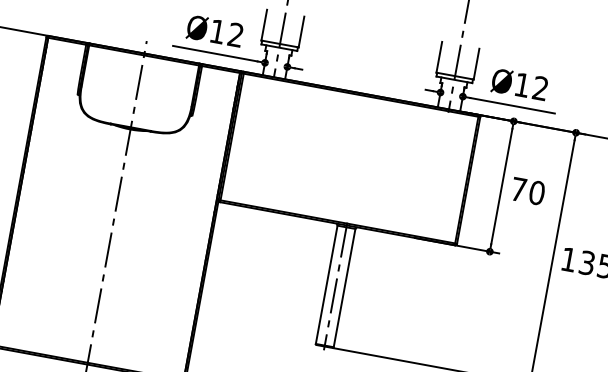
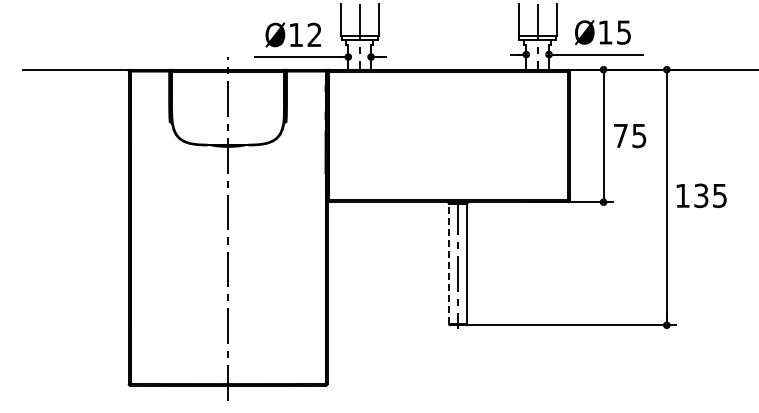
text: (540, 88) -> (623, 32), Ø12 -> Ø15
text: (537, 192) -> (639, 135), 70 -> 75
line: (327, 284) -> (449, 263), solid -> dashed

